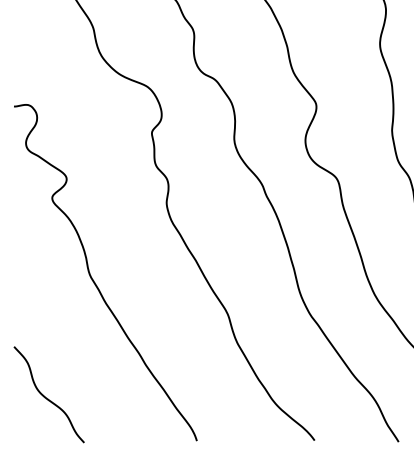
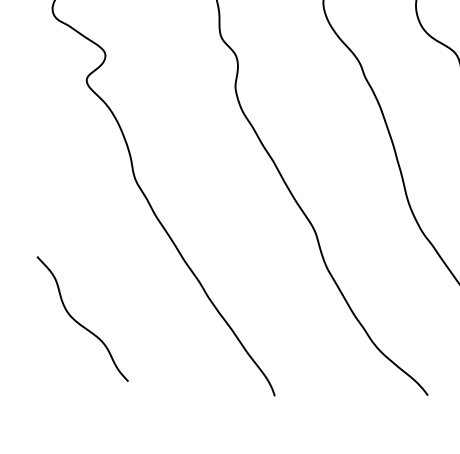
curve: (45, 396) -> (77, 321), moved

